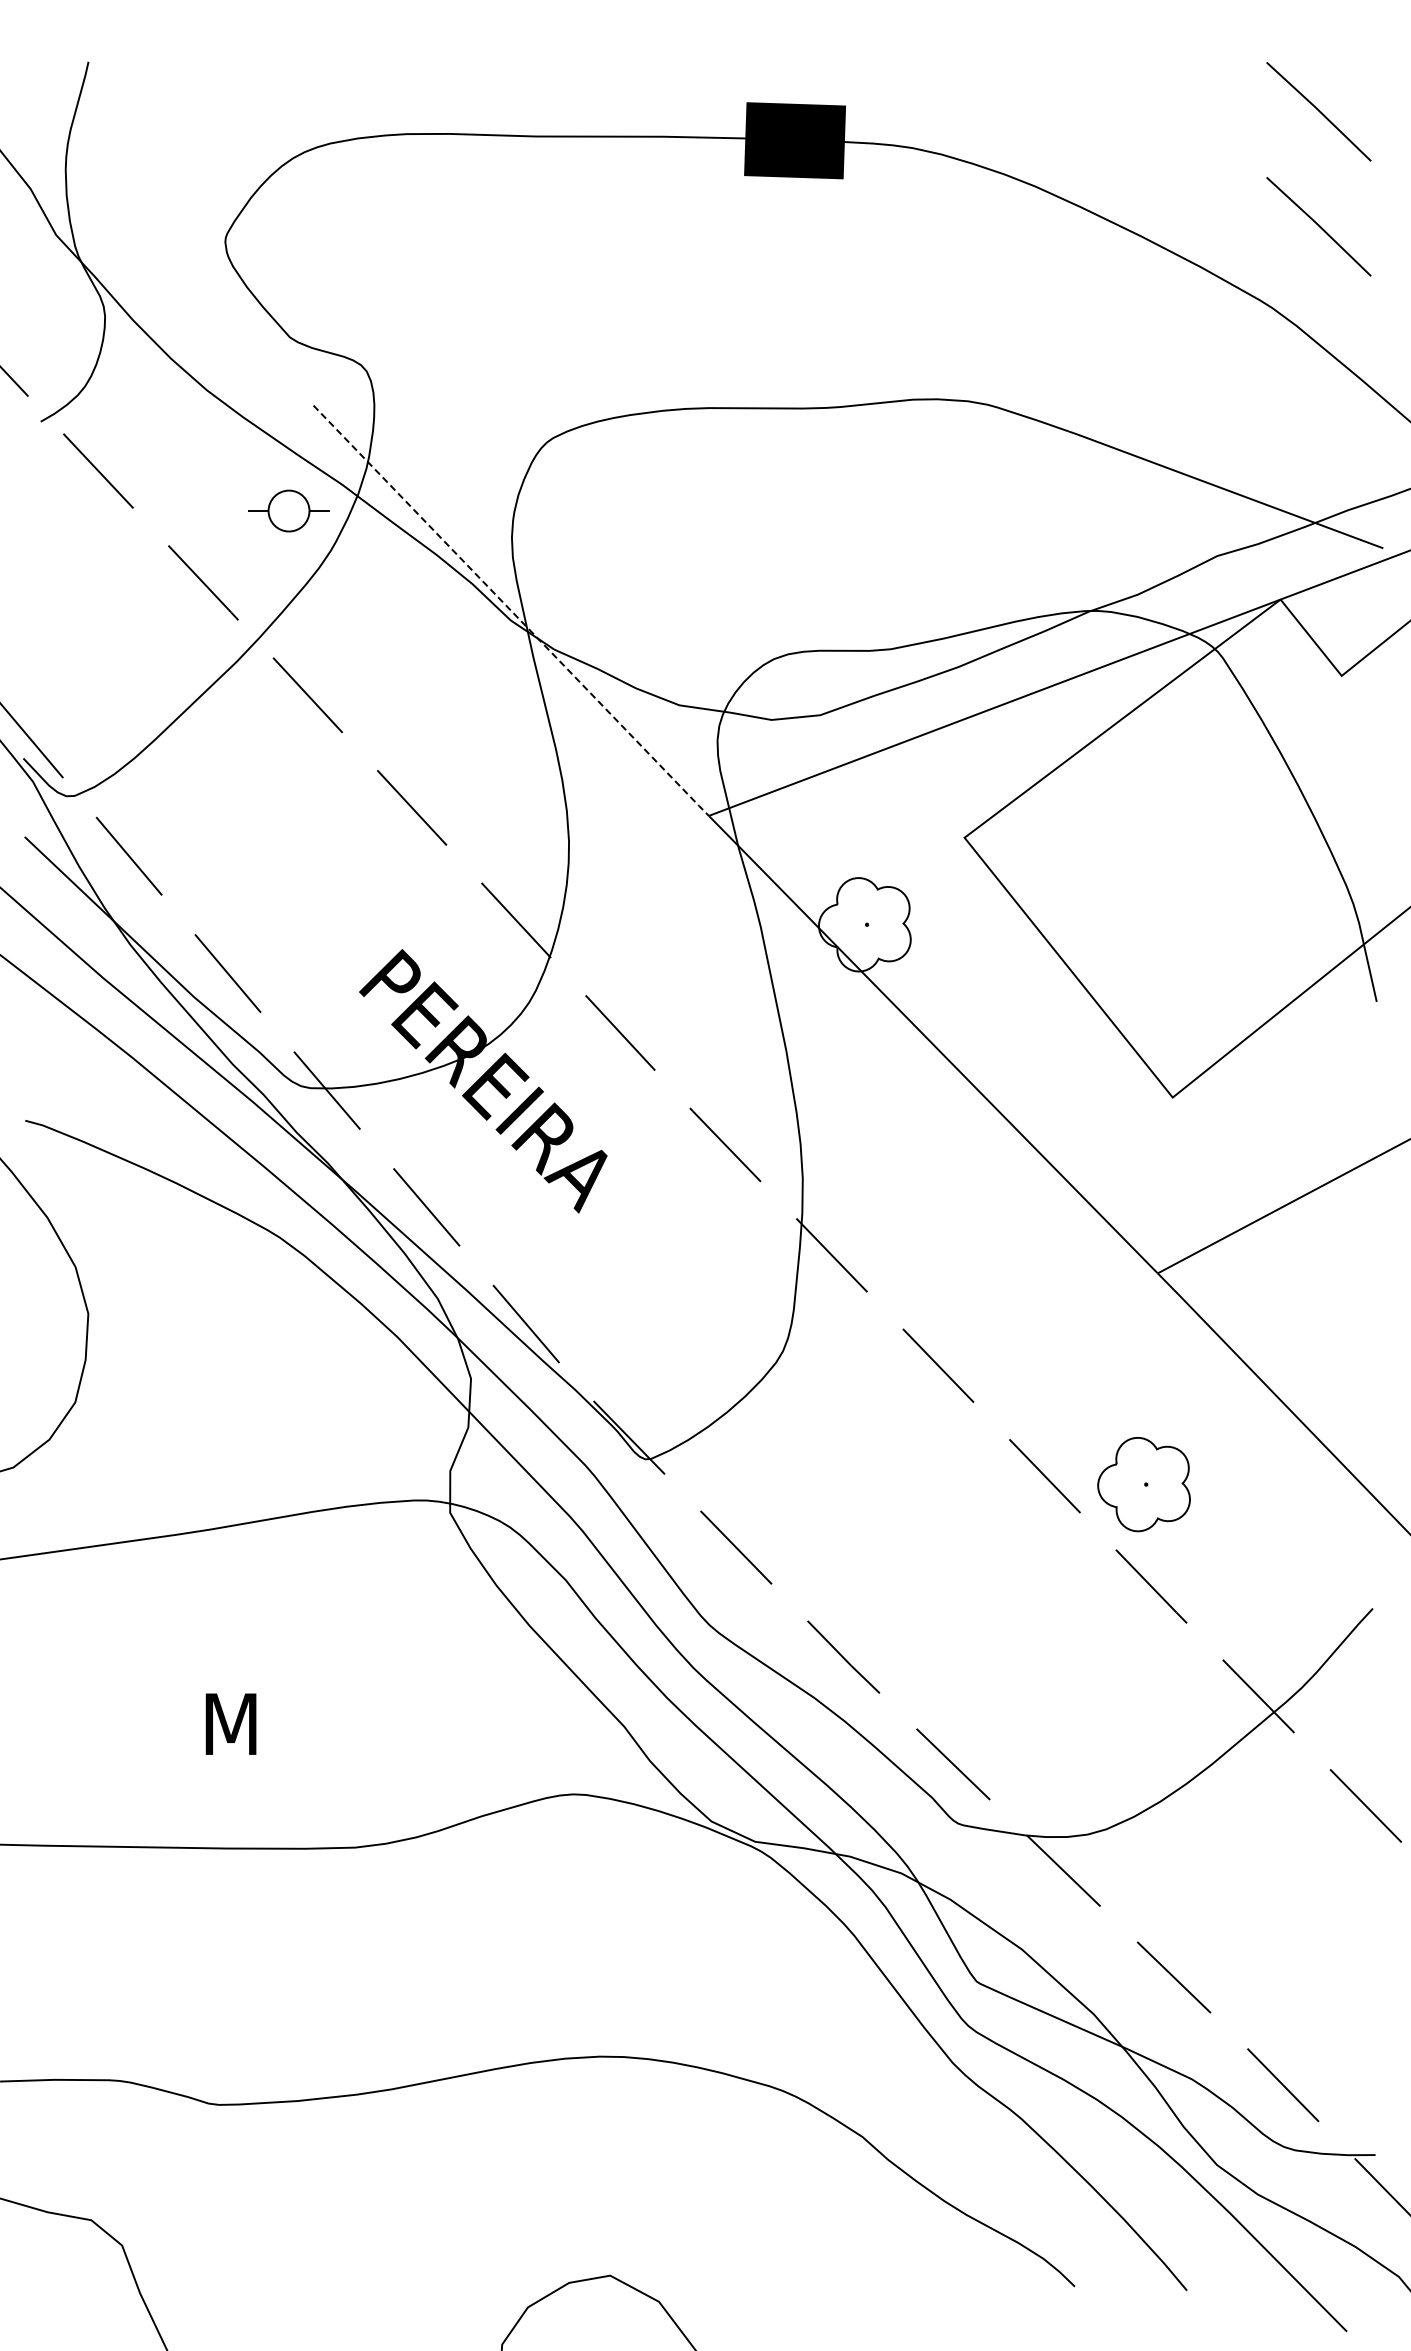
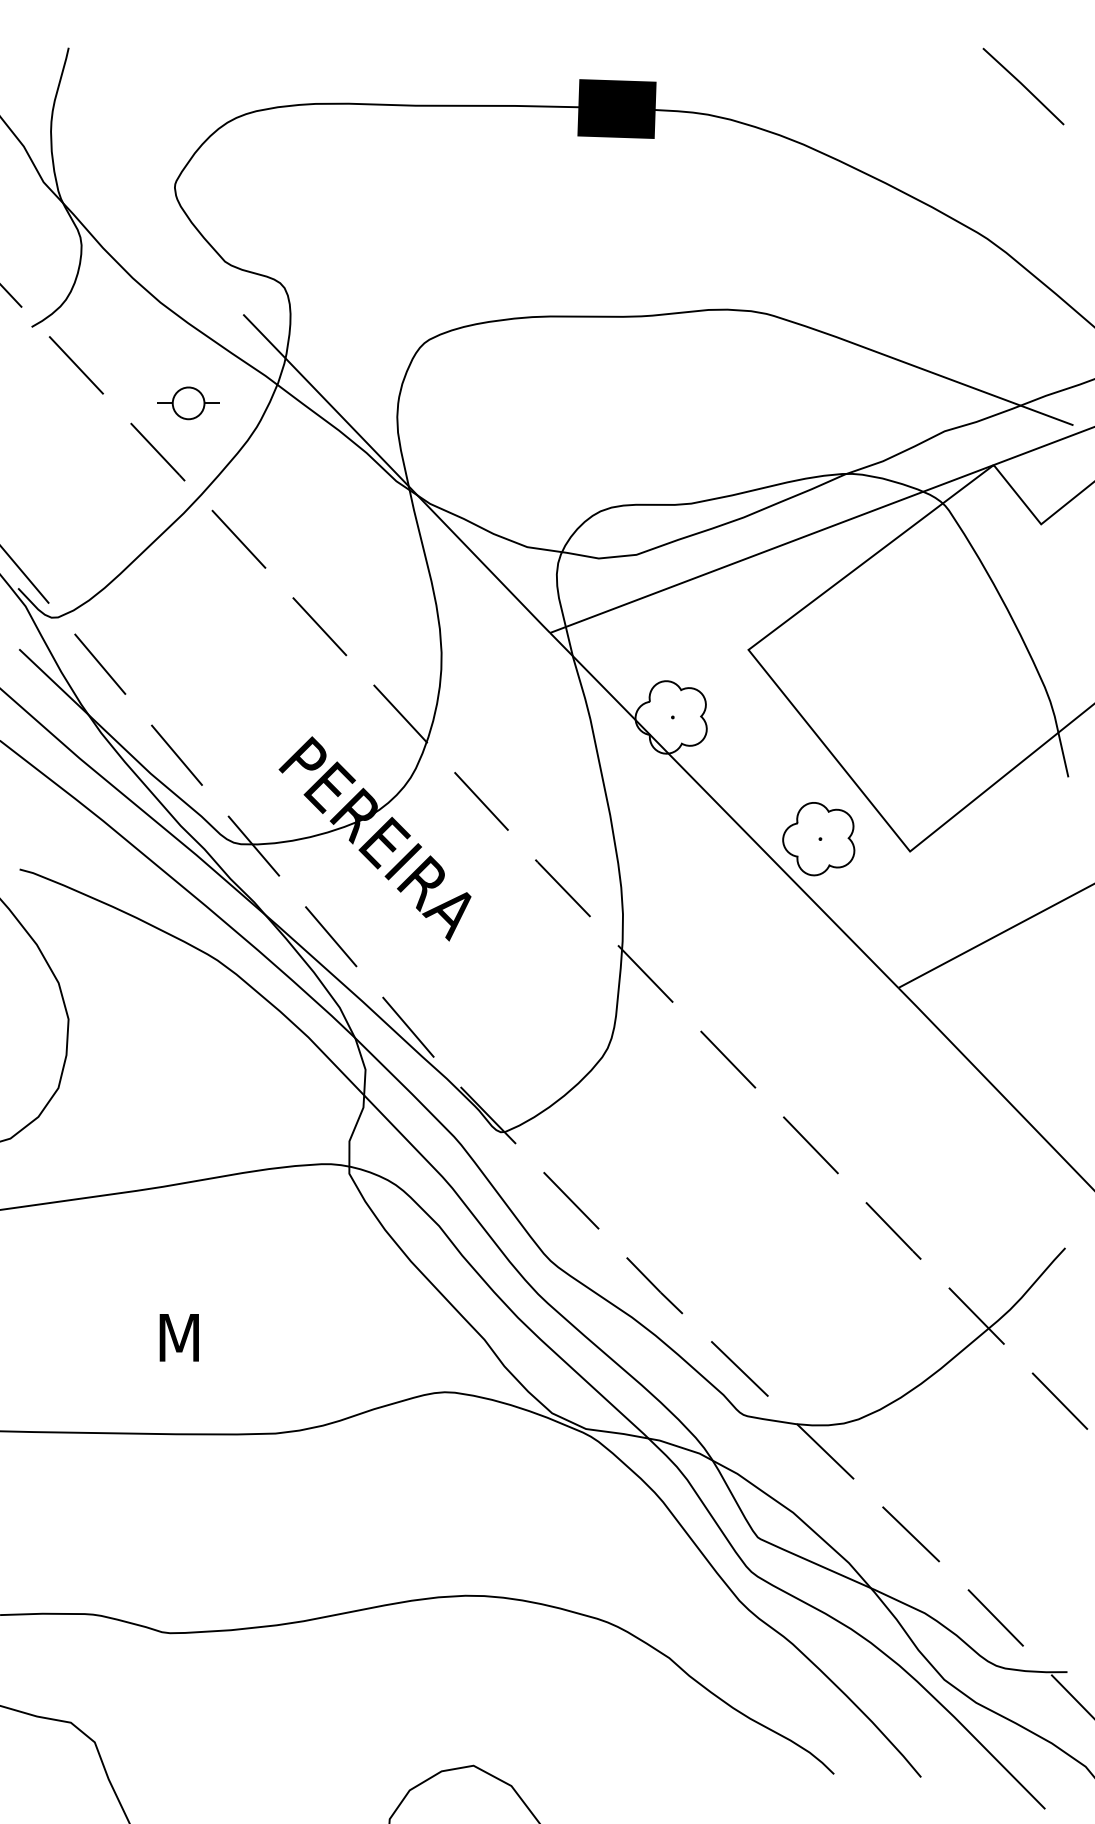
line: (1318, 226) -> (1023, 175), removed
part: (288, 510) -> (188, 402), moved
line: (511, 611) -> (396, 474), dashed -> solid
part: (1143, 1484) -> (818, 839), moved

